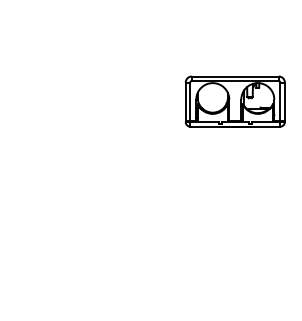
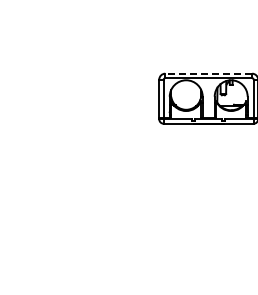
line: (235, 76) -> (208, 73), solid -> dashed

